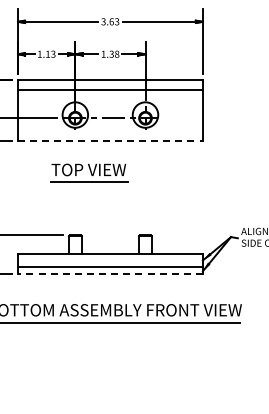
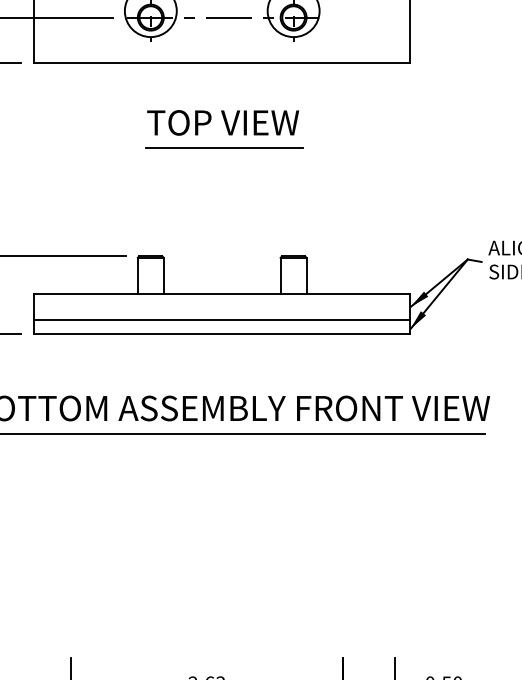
line: (110, 140) -> (222, 62), dashed -> solid
part: (89, 172) -> (224, 128), moved
line: (109, 273) -> (220, 333), dashed -> solid

